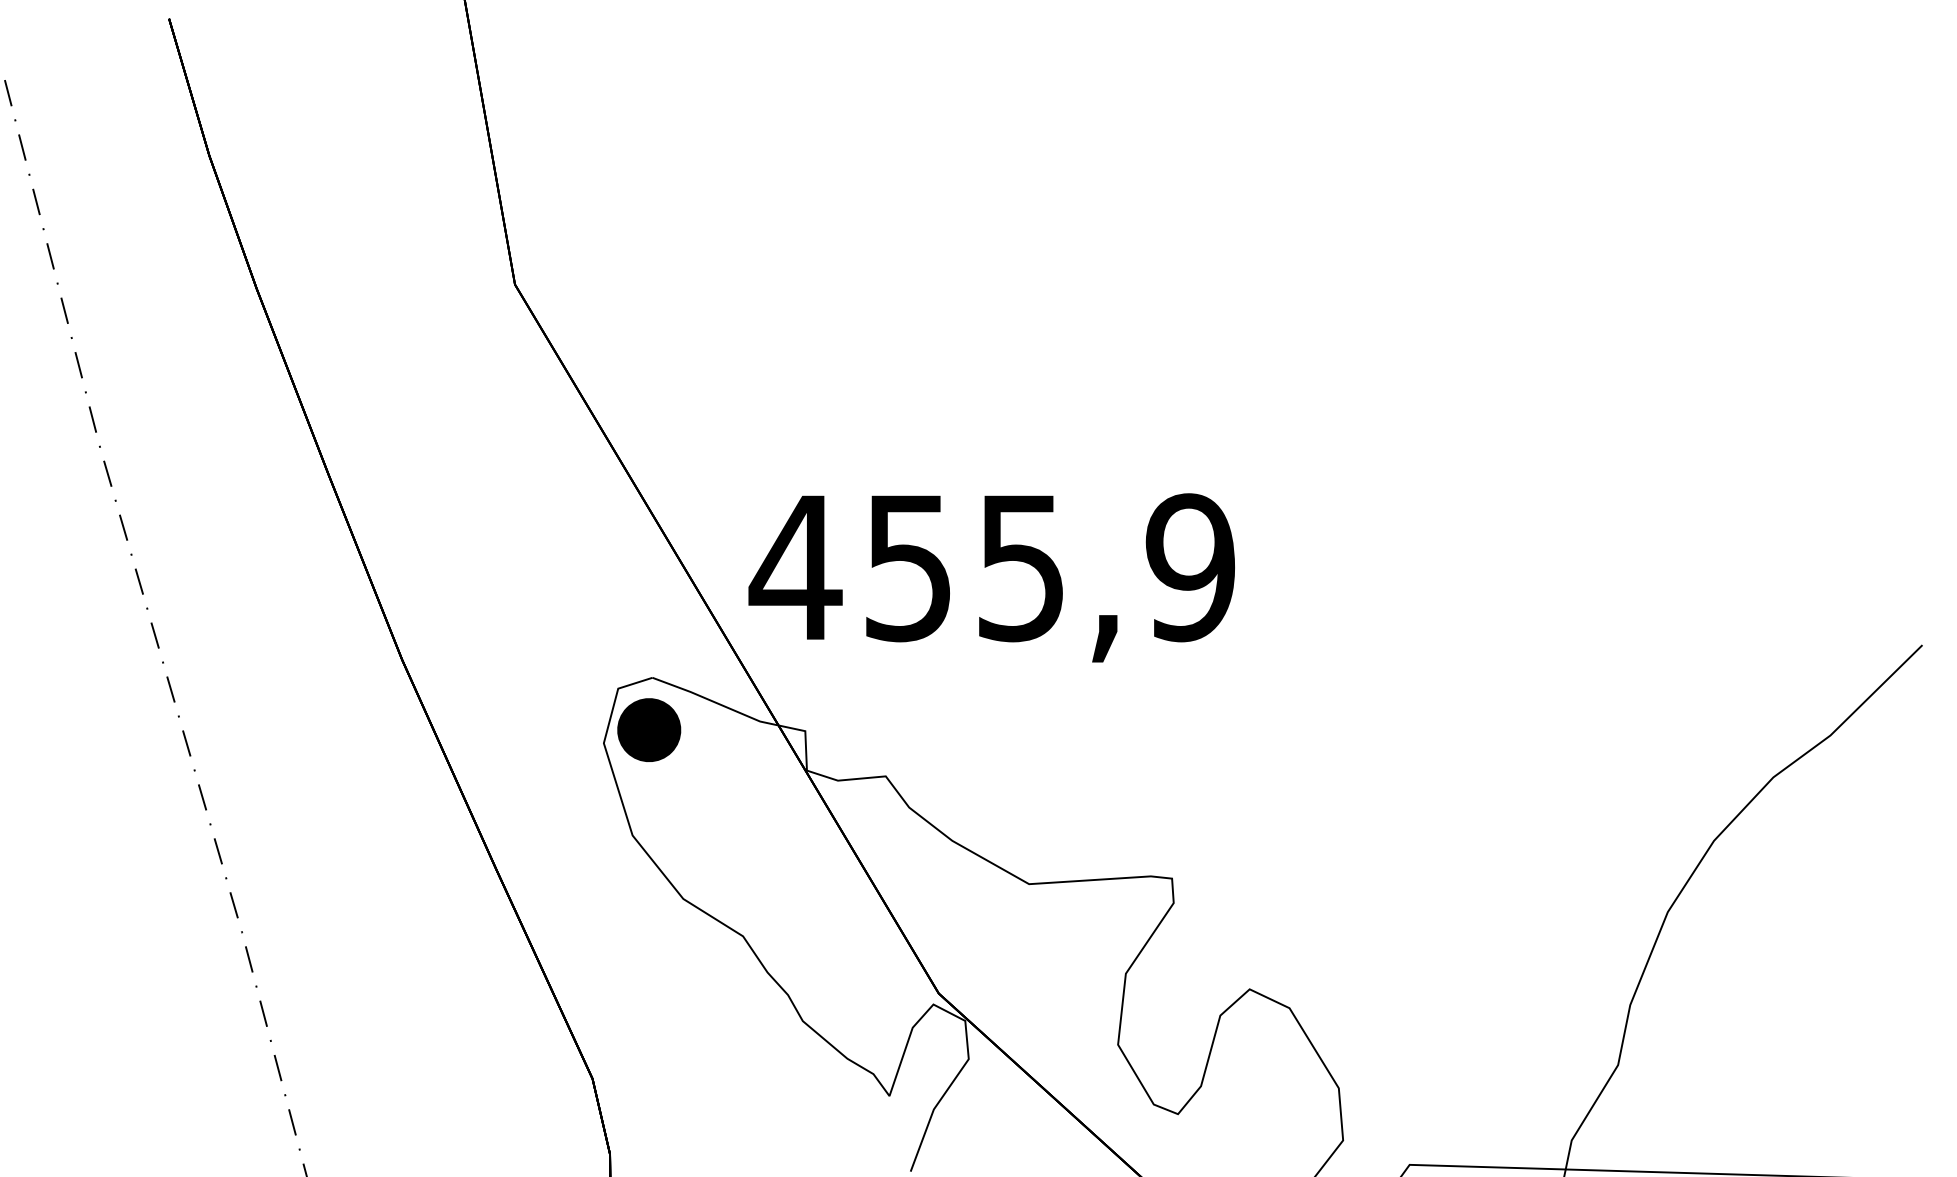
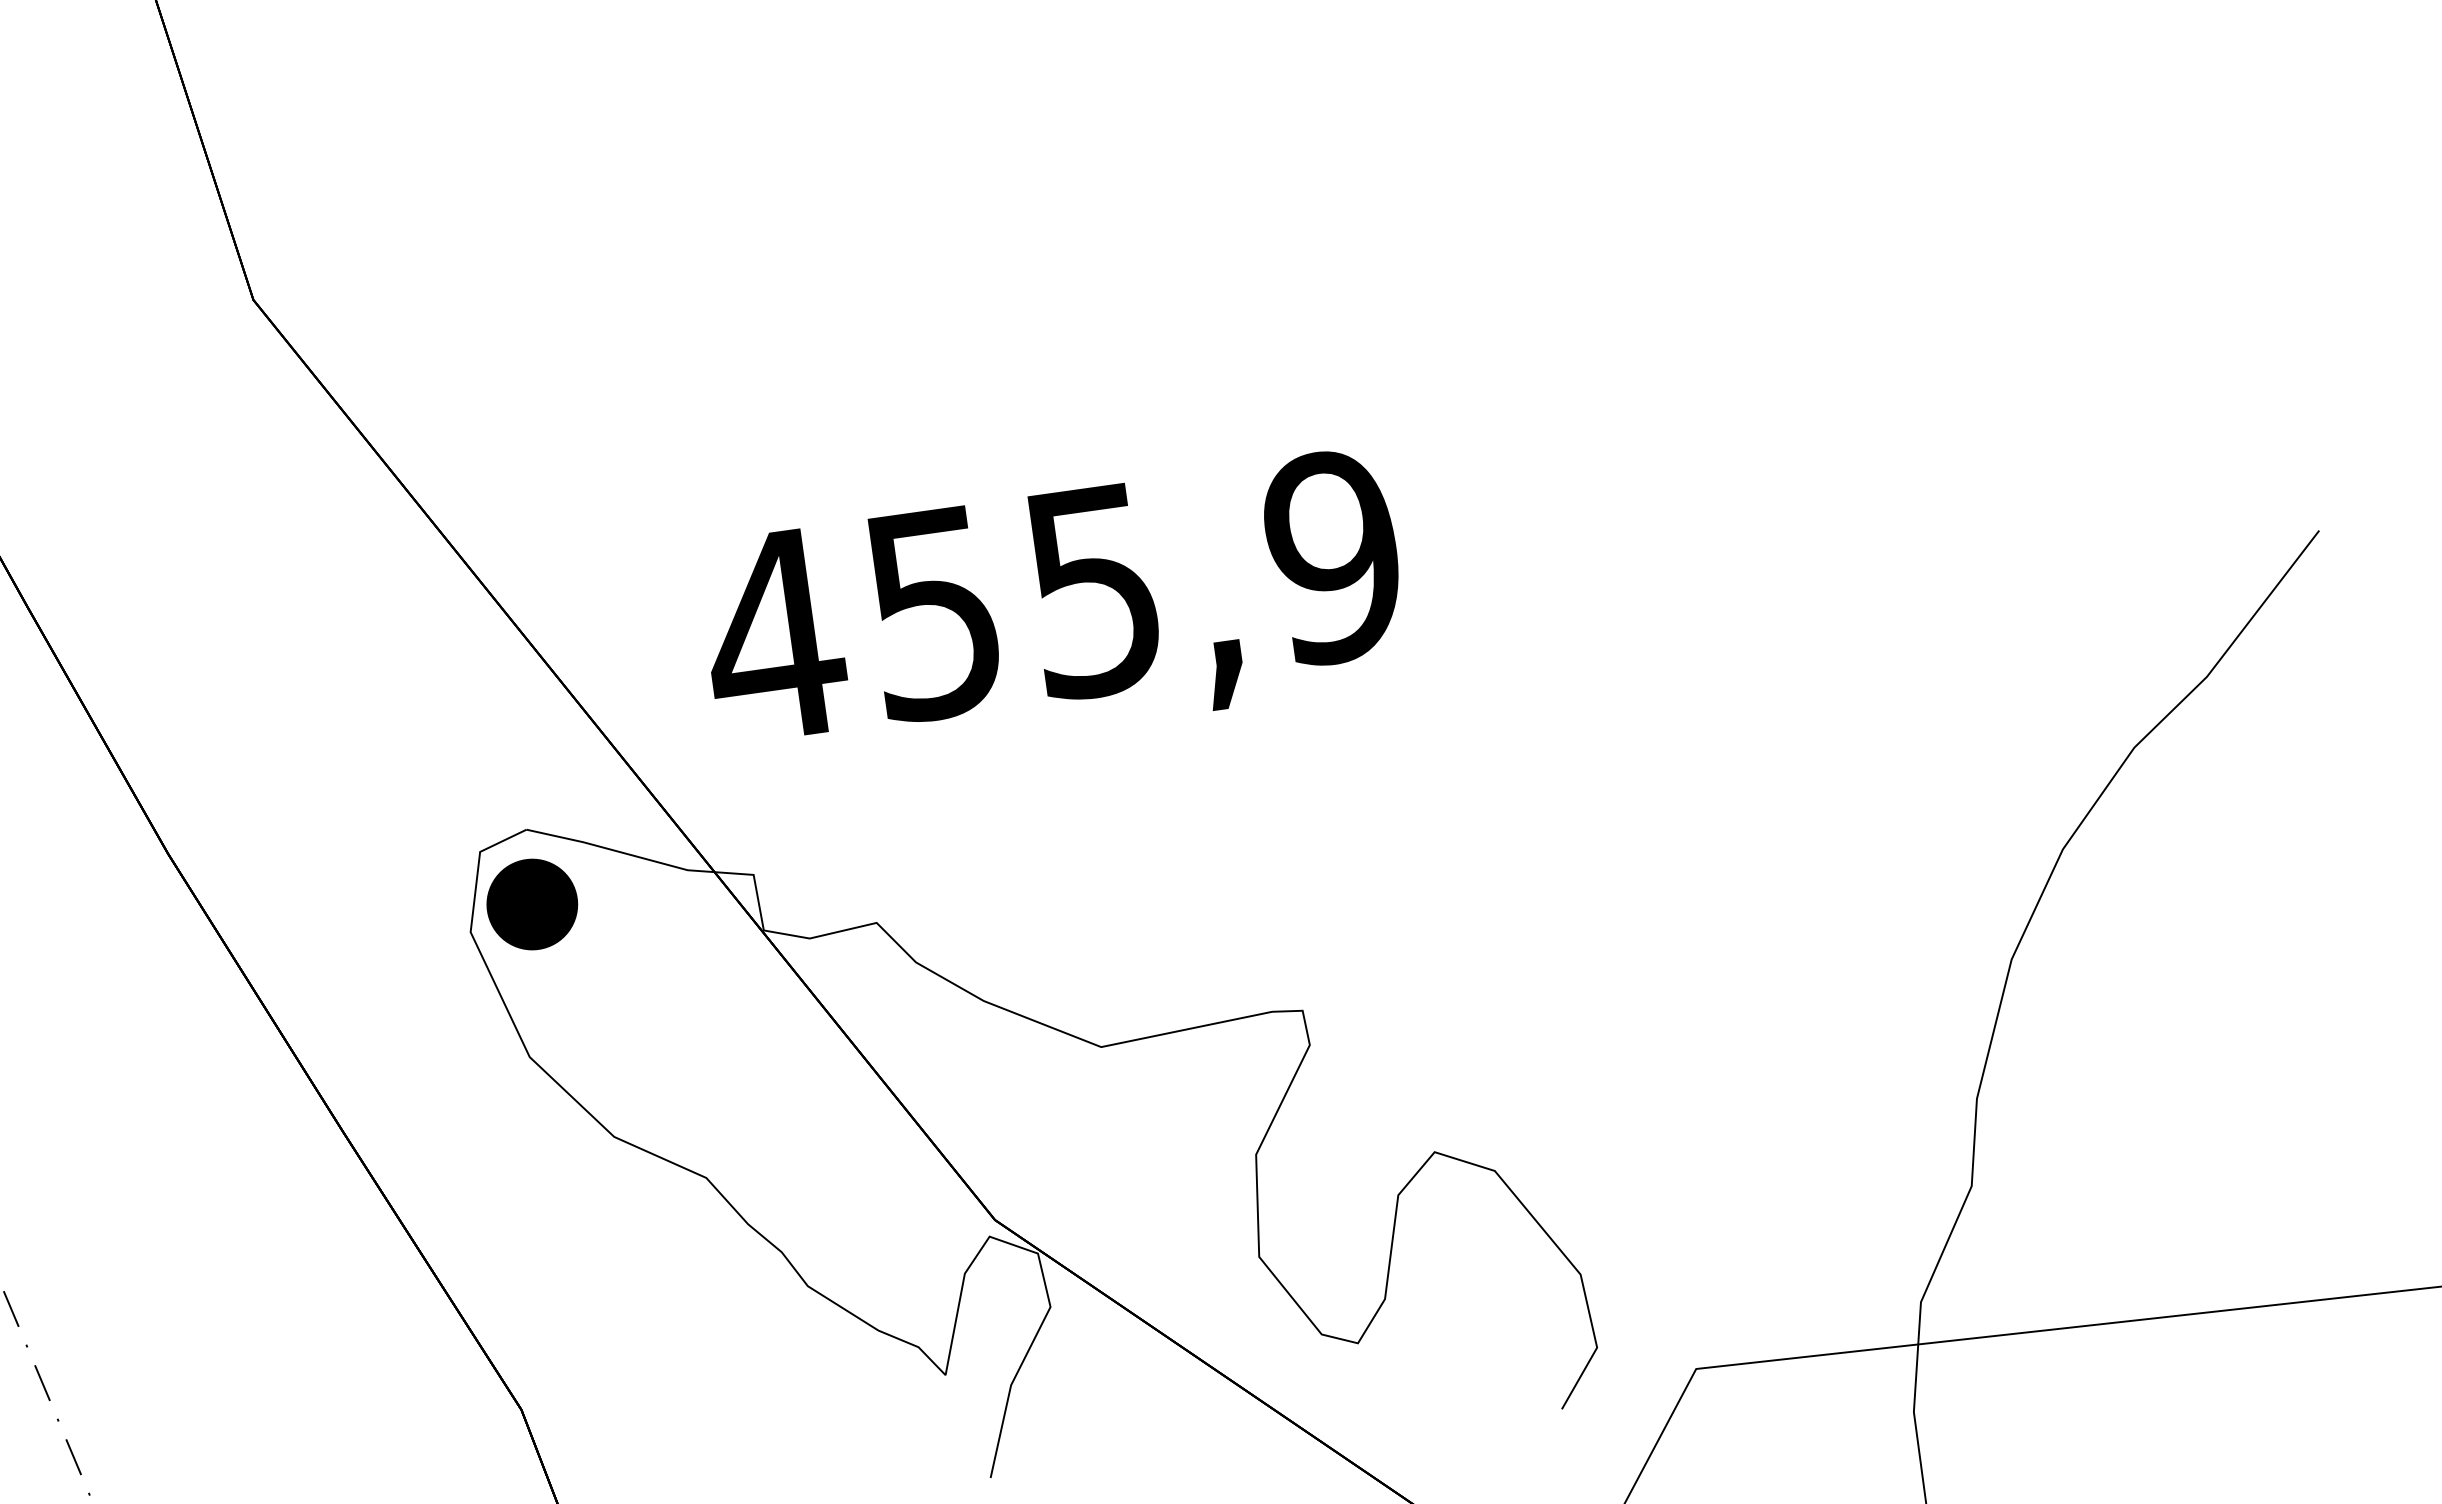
text: (991, 577) -> (1053, 610), moved

